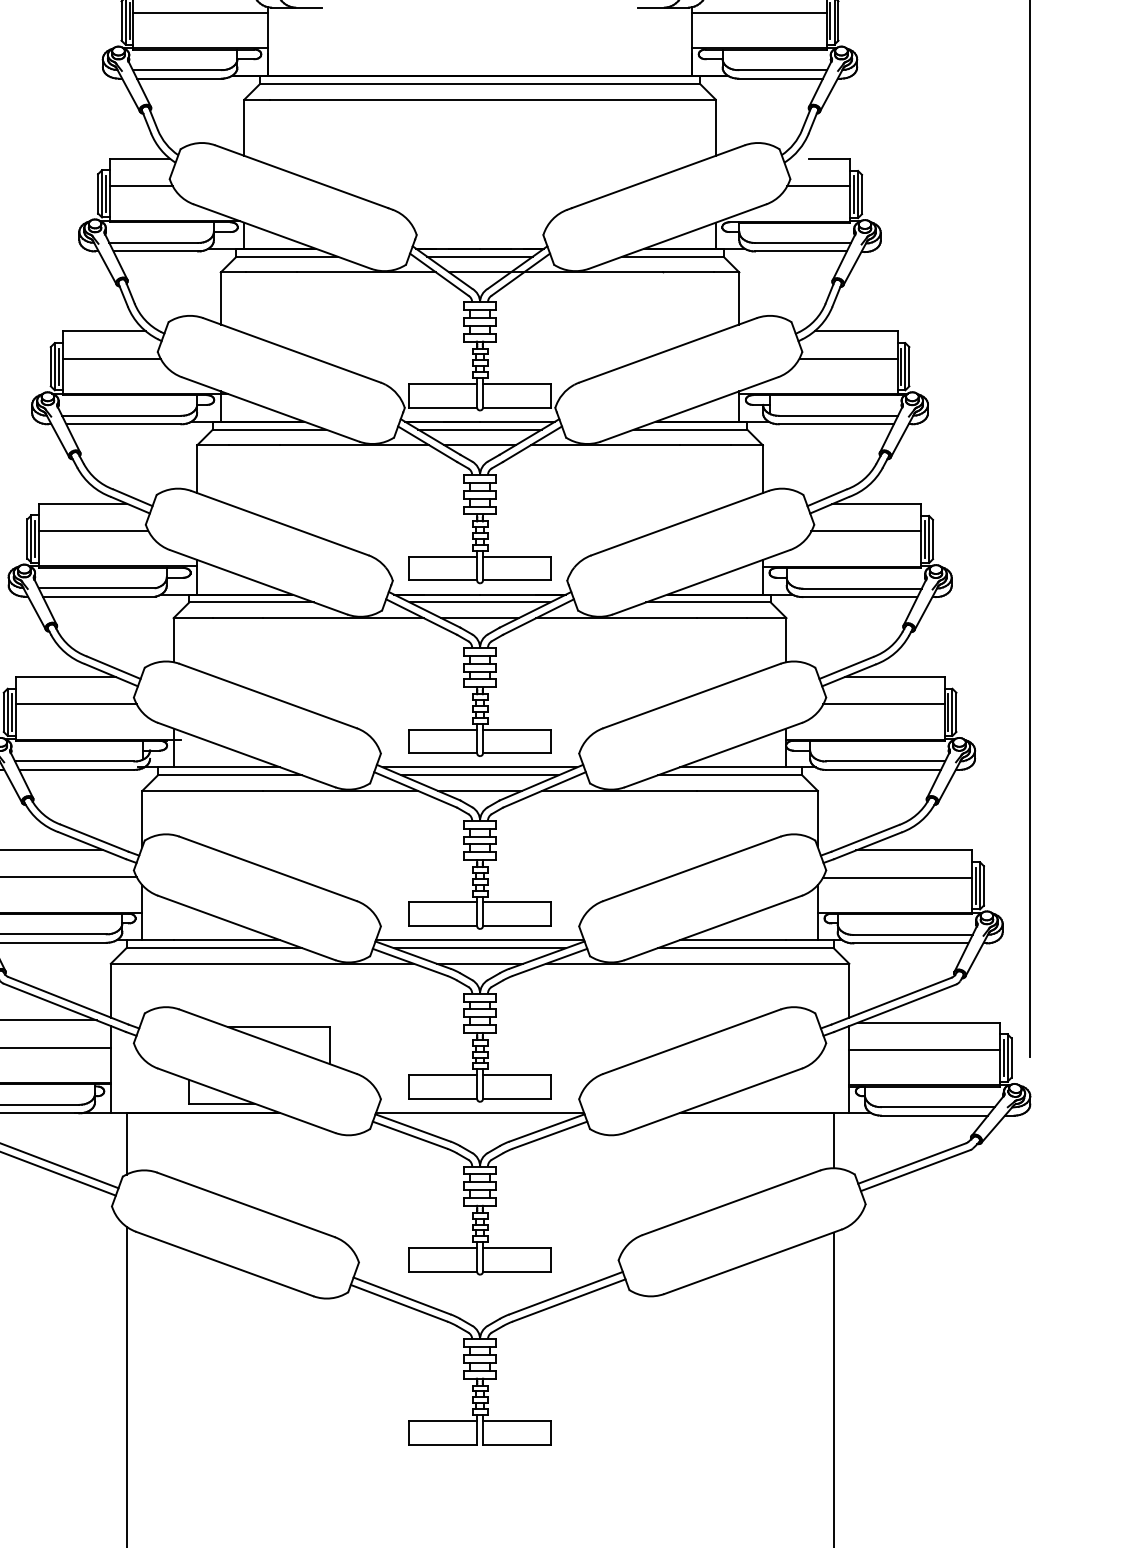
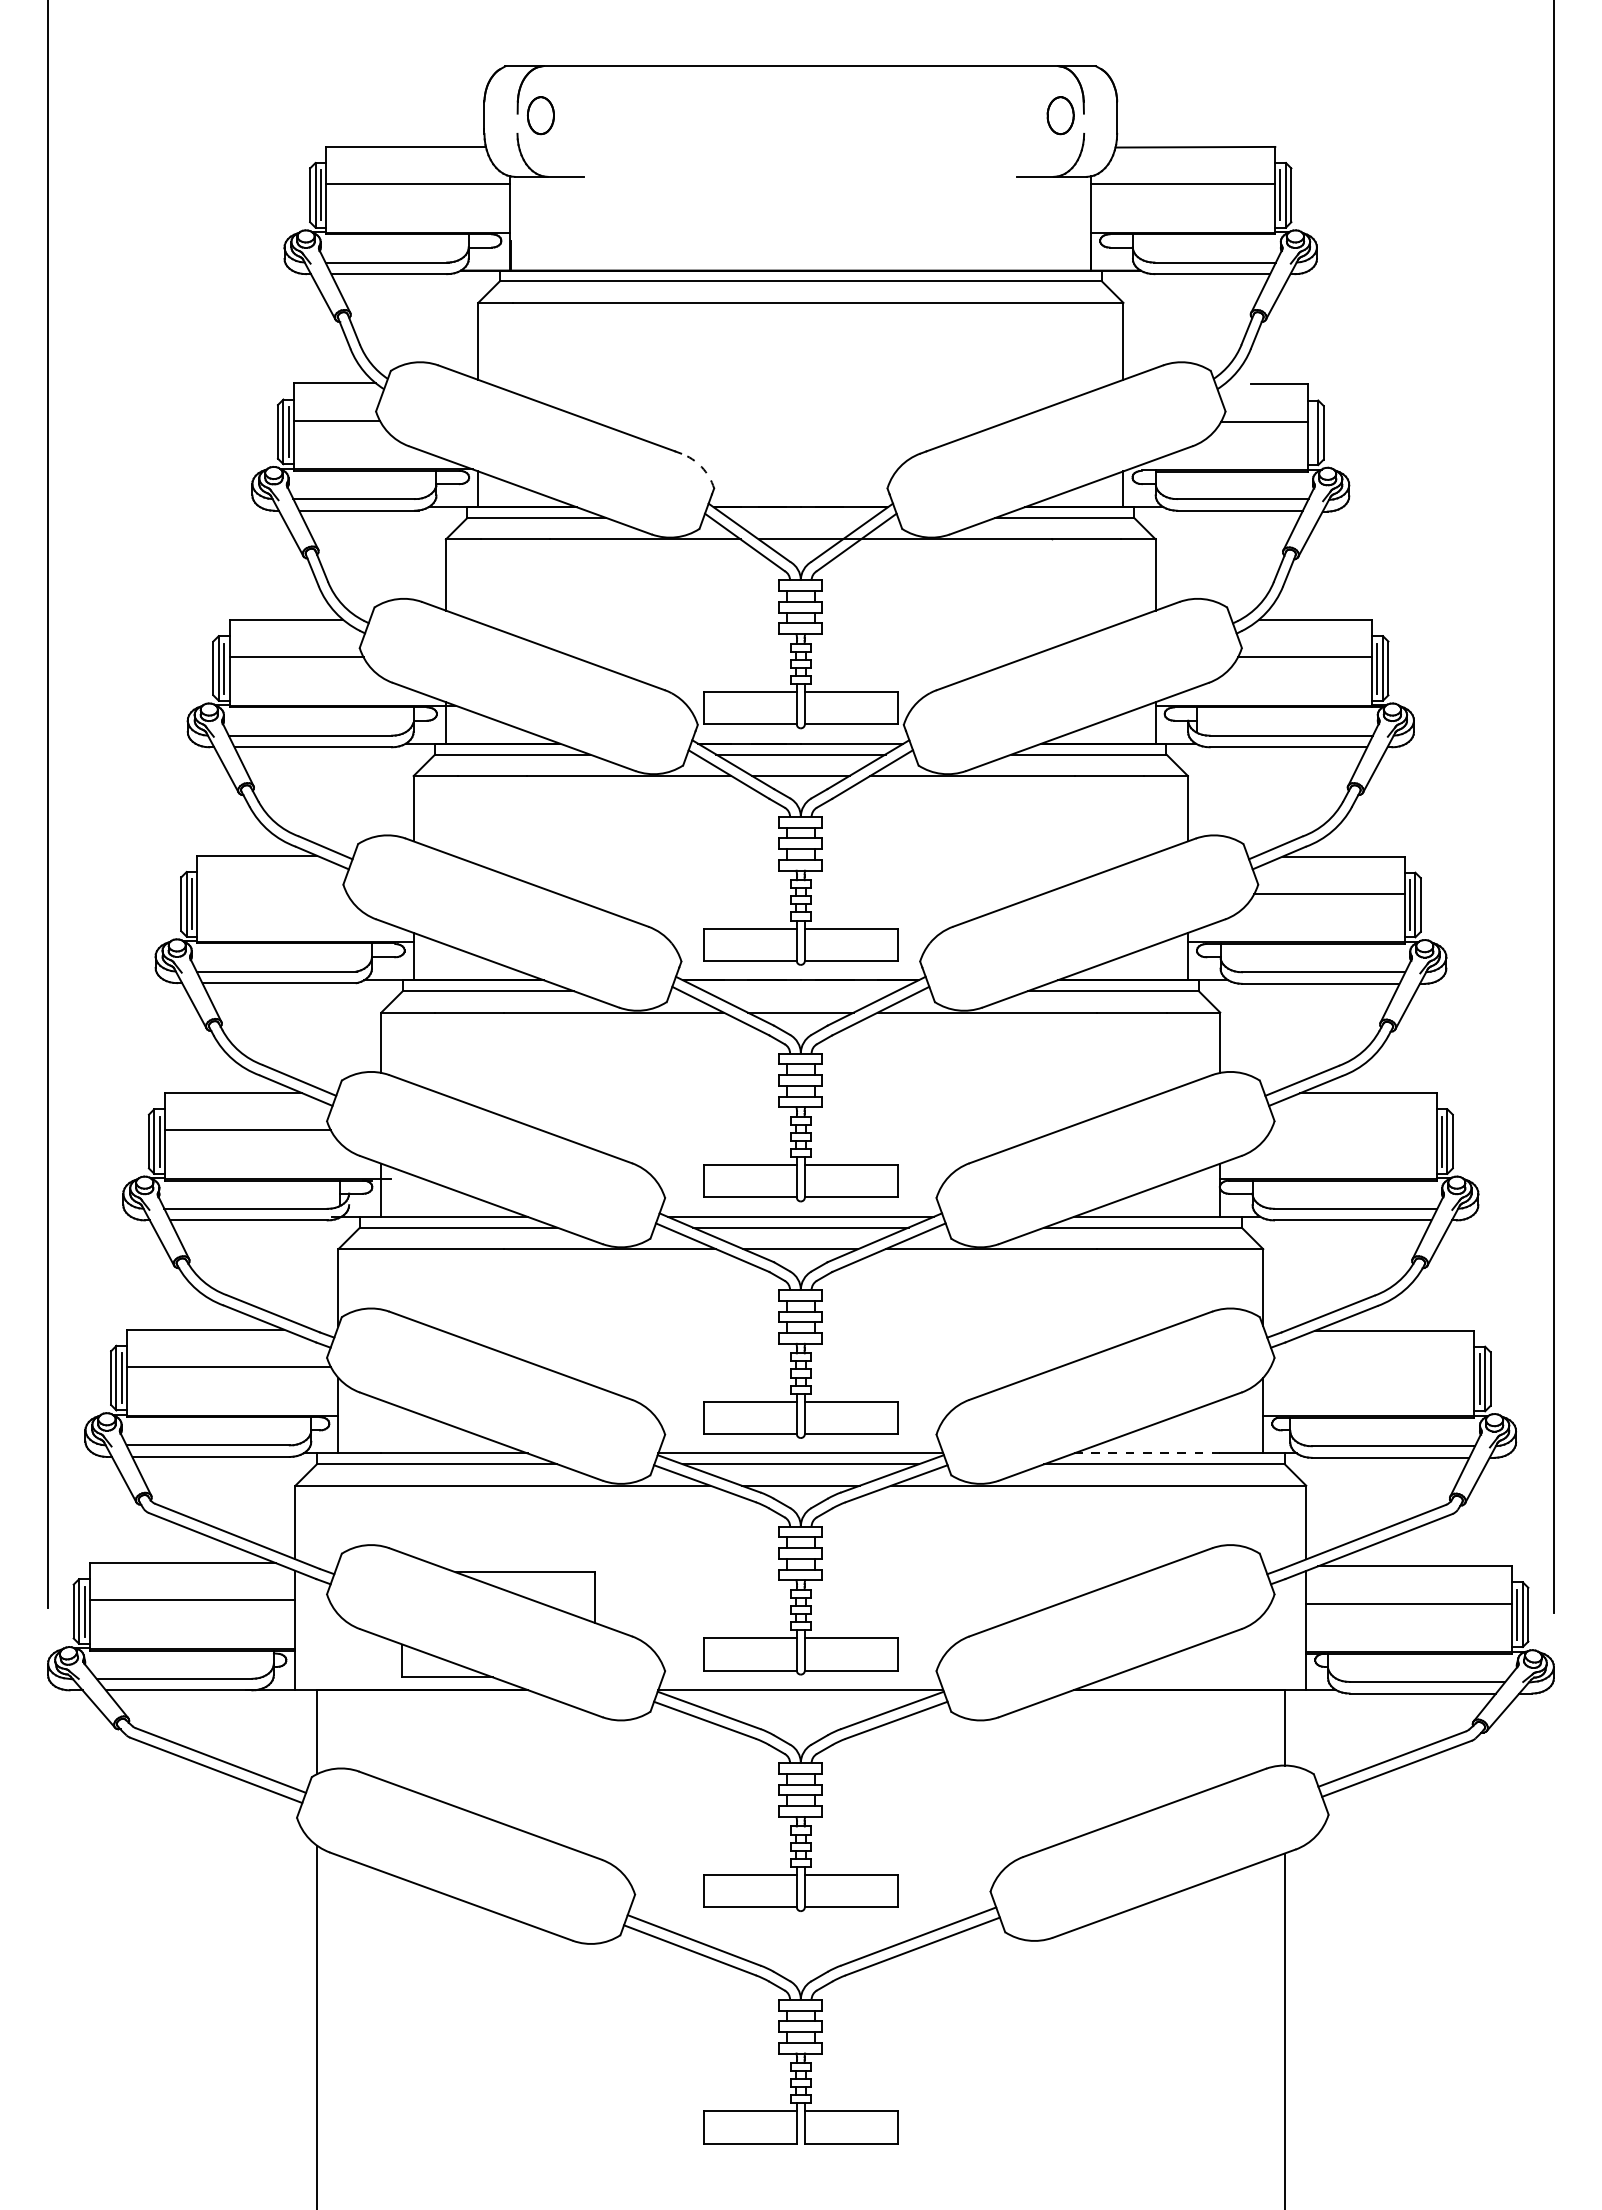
line: (853, 194) -> (1312, 432), removed
arc: (407, 219) -> (701, 467), solid -> dashed
line: (479, 256) -> (800, 517), removed
line: (93, 531) -> (271, 893), removed
line: (479, 602) -> (800, 991), removed
line: (883, 704) -> (1353, 1130), removed
line: (897, 877) -> (1372, 1367), removed
line: (733, 940) -> (1147, 1453), solid -> dashed

